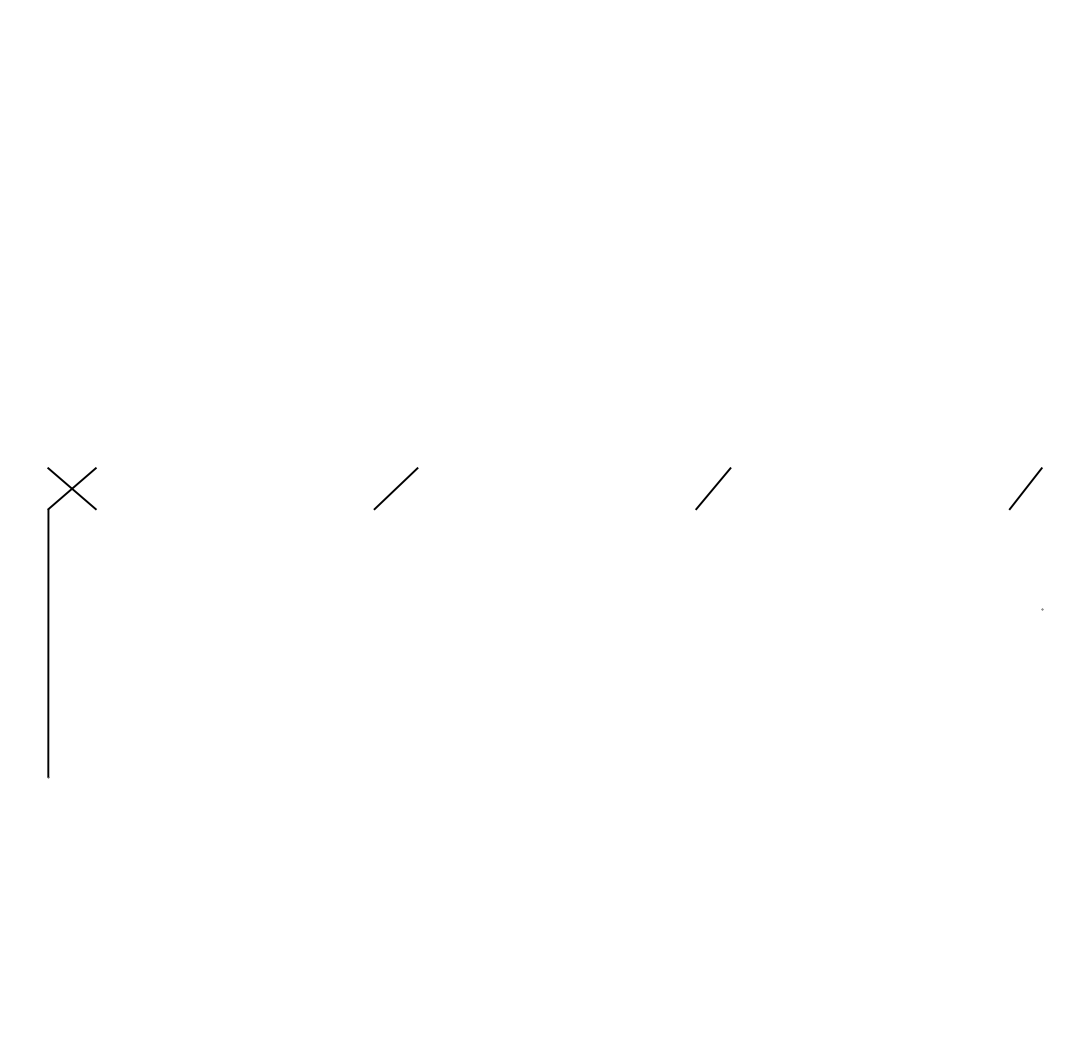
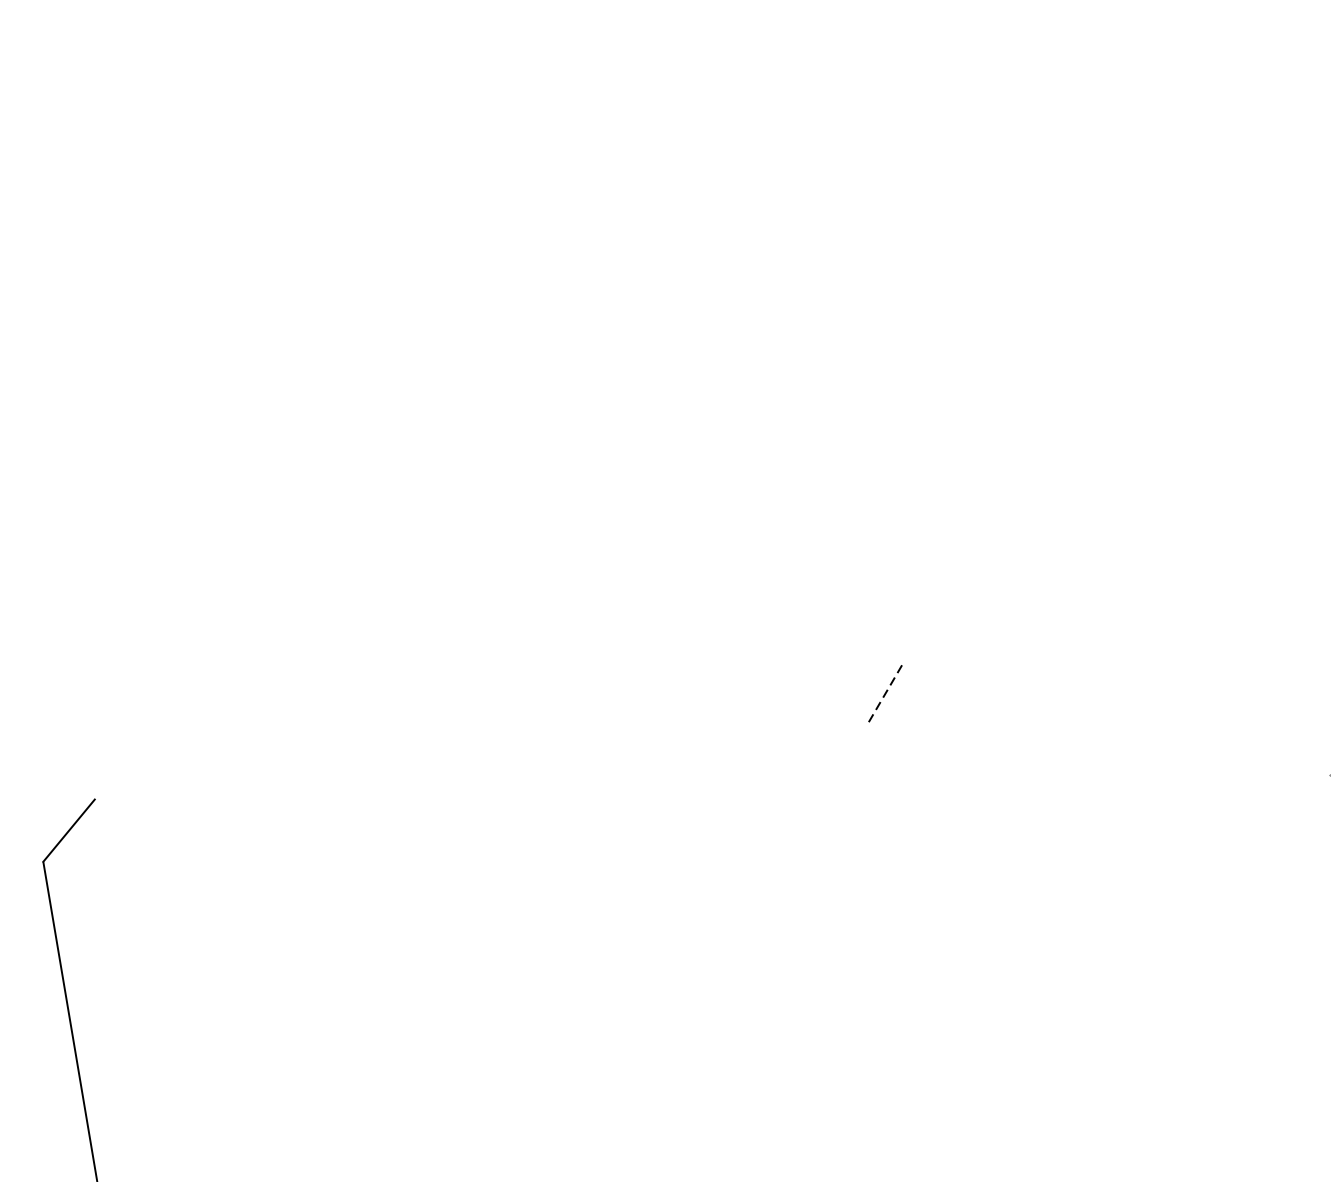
line: (71, 488) -> (68, 830), removed
line: (395, 488) -> (481, 760), removed
line: (713, 488) -> (886, 692), solid -> dashed
line: (1025, 488) -> (1283, 624), removed

